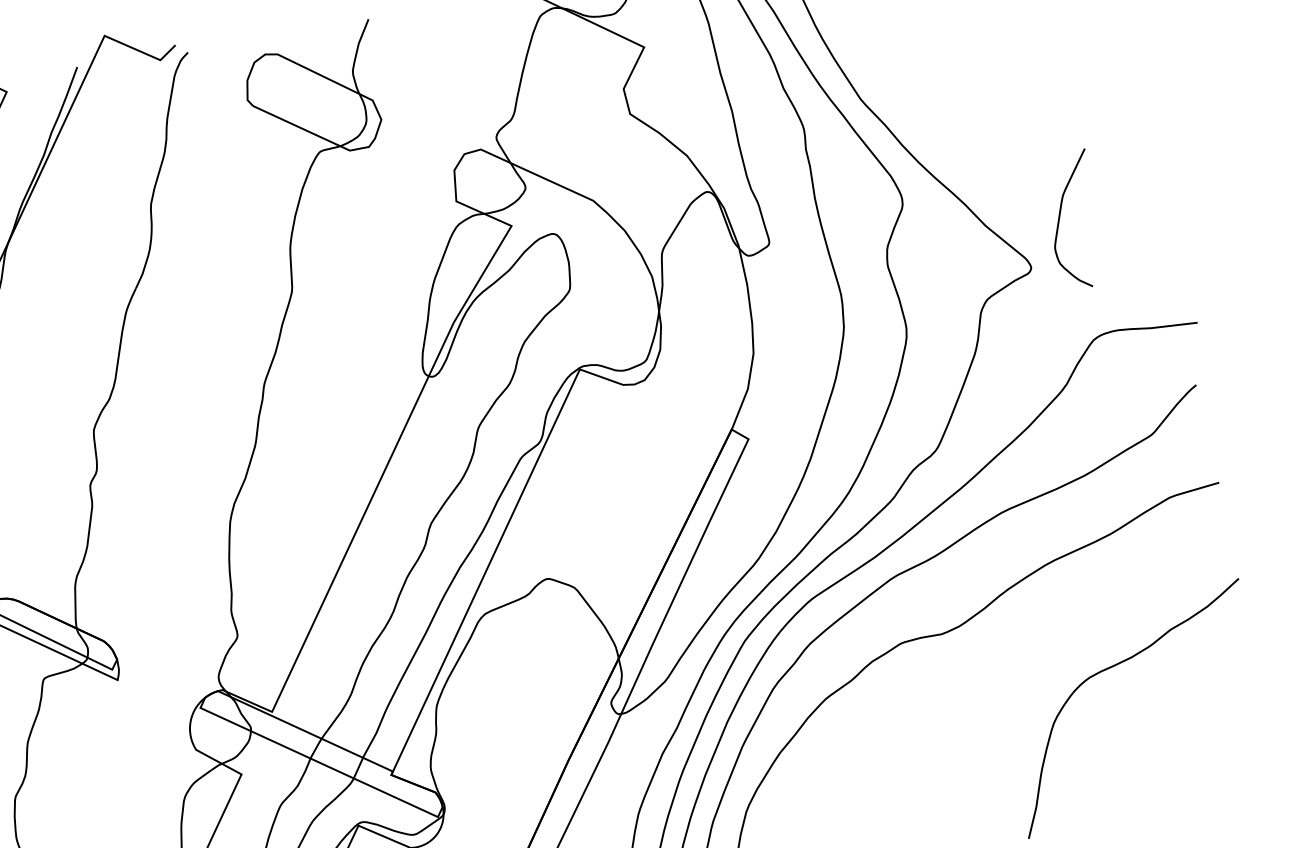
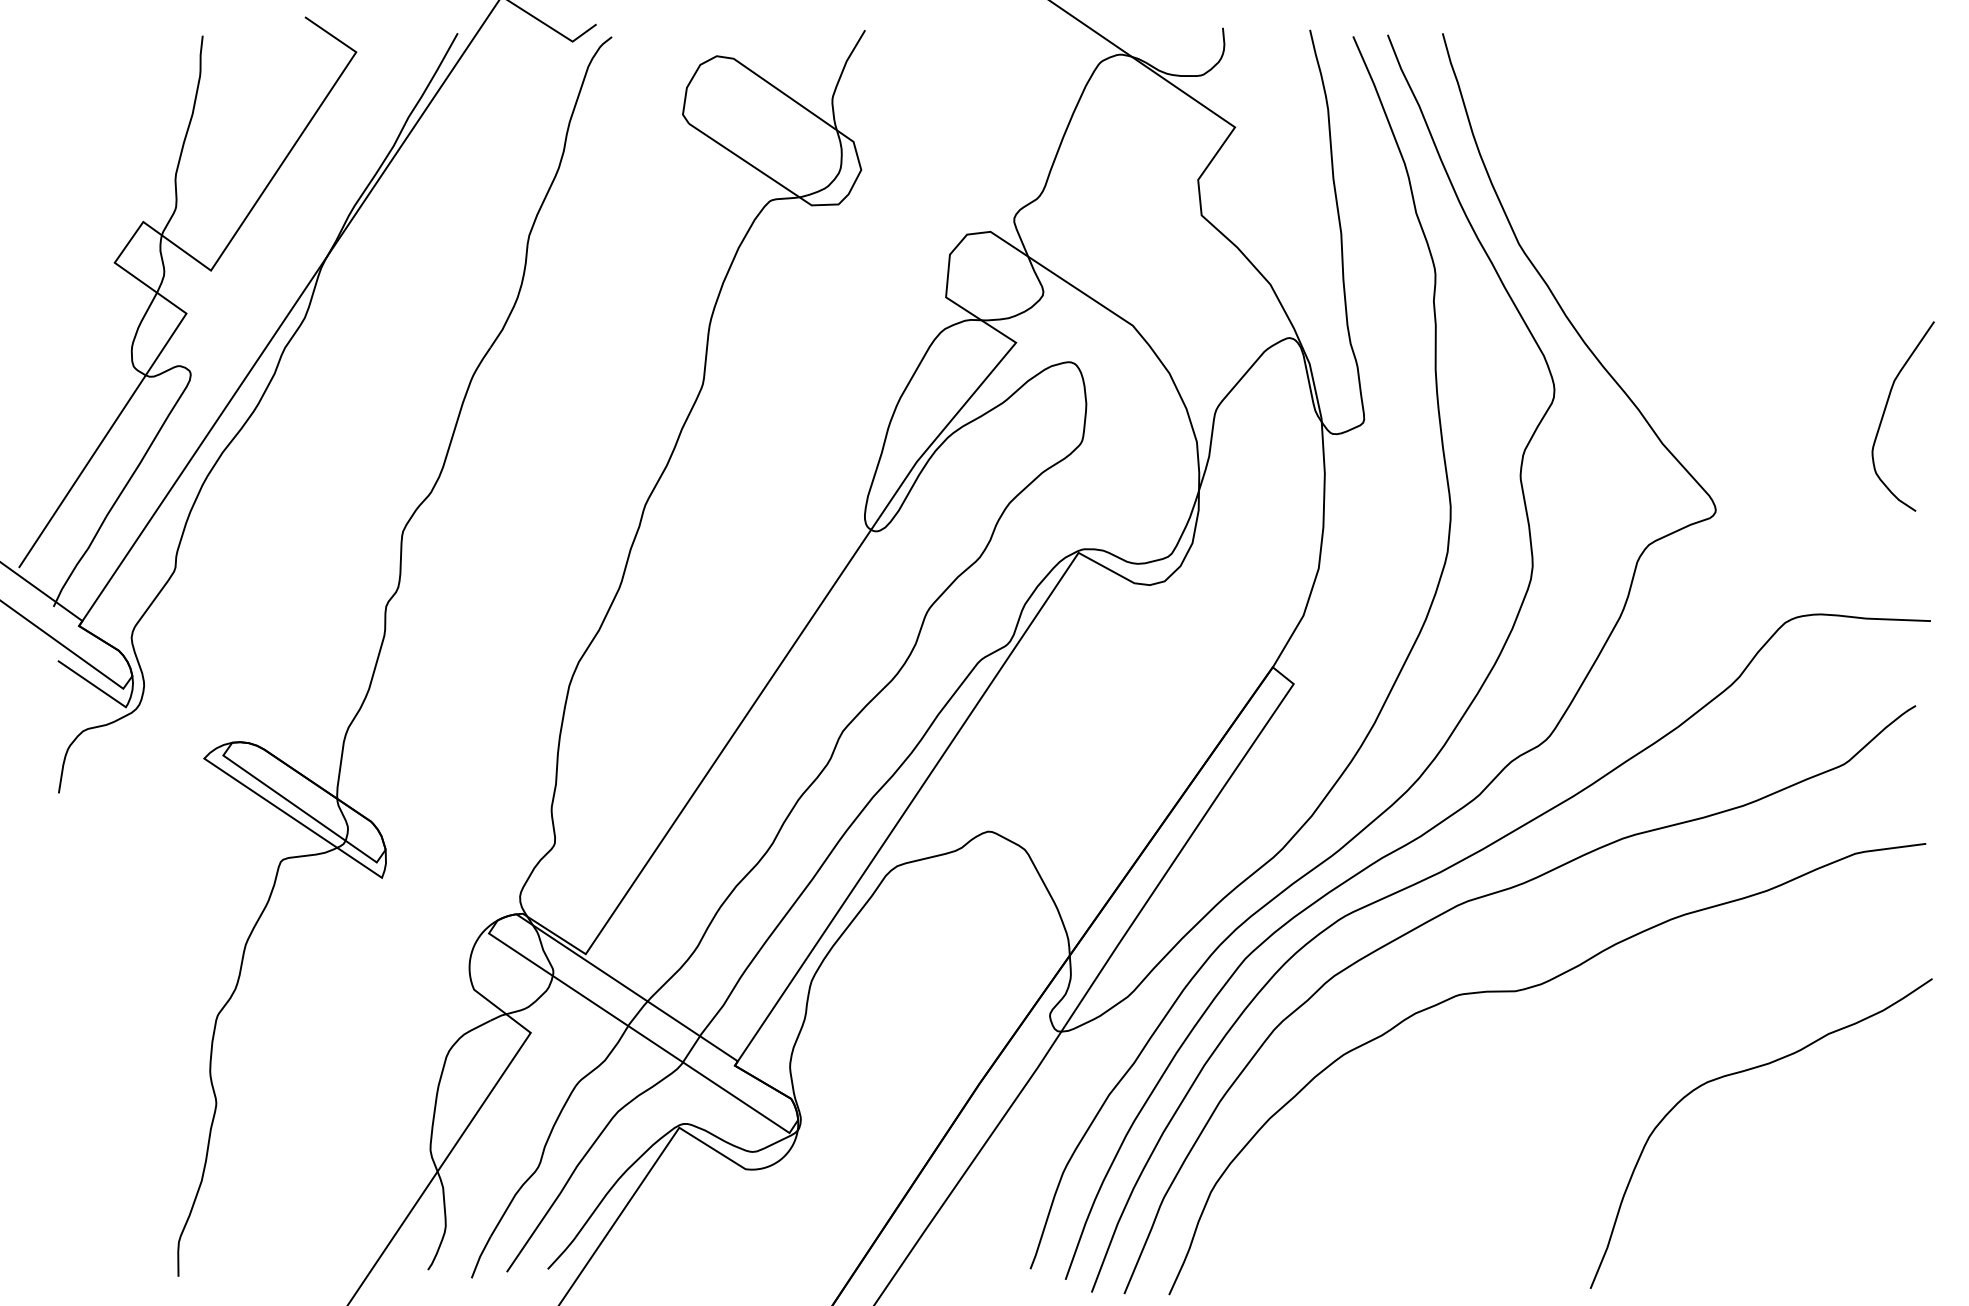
curve: (1059, 218) -> (1885, 411), moved

